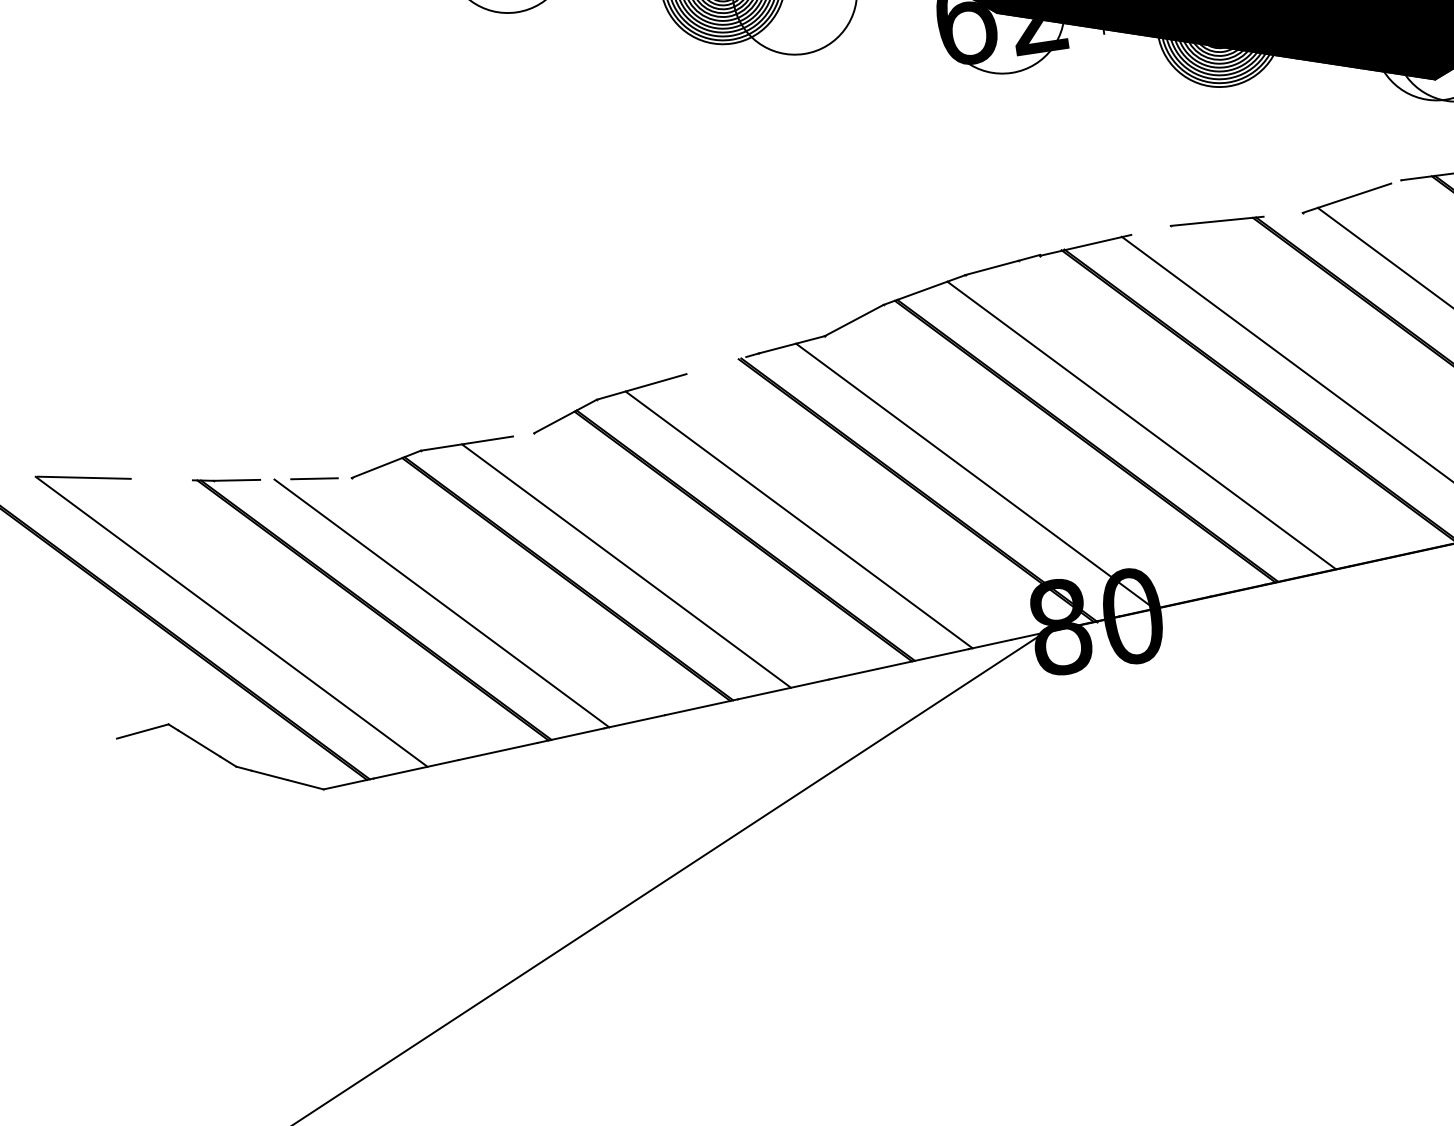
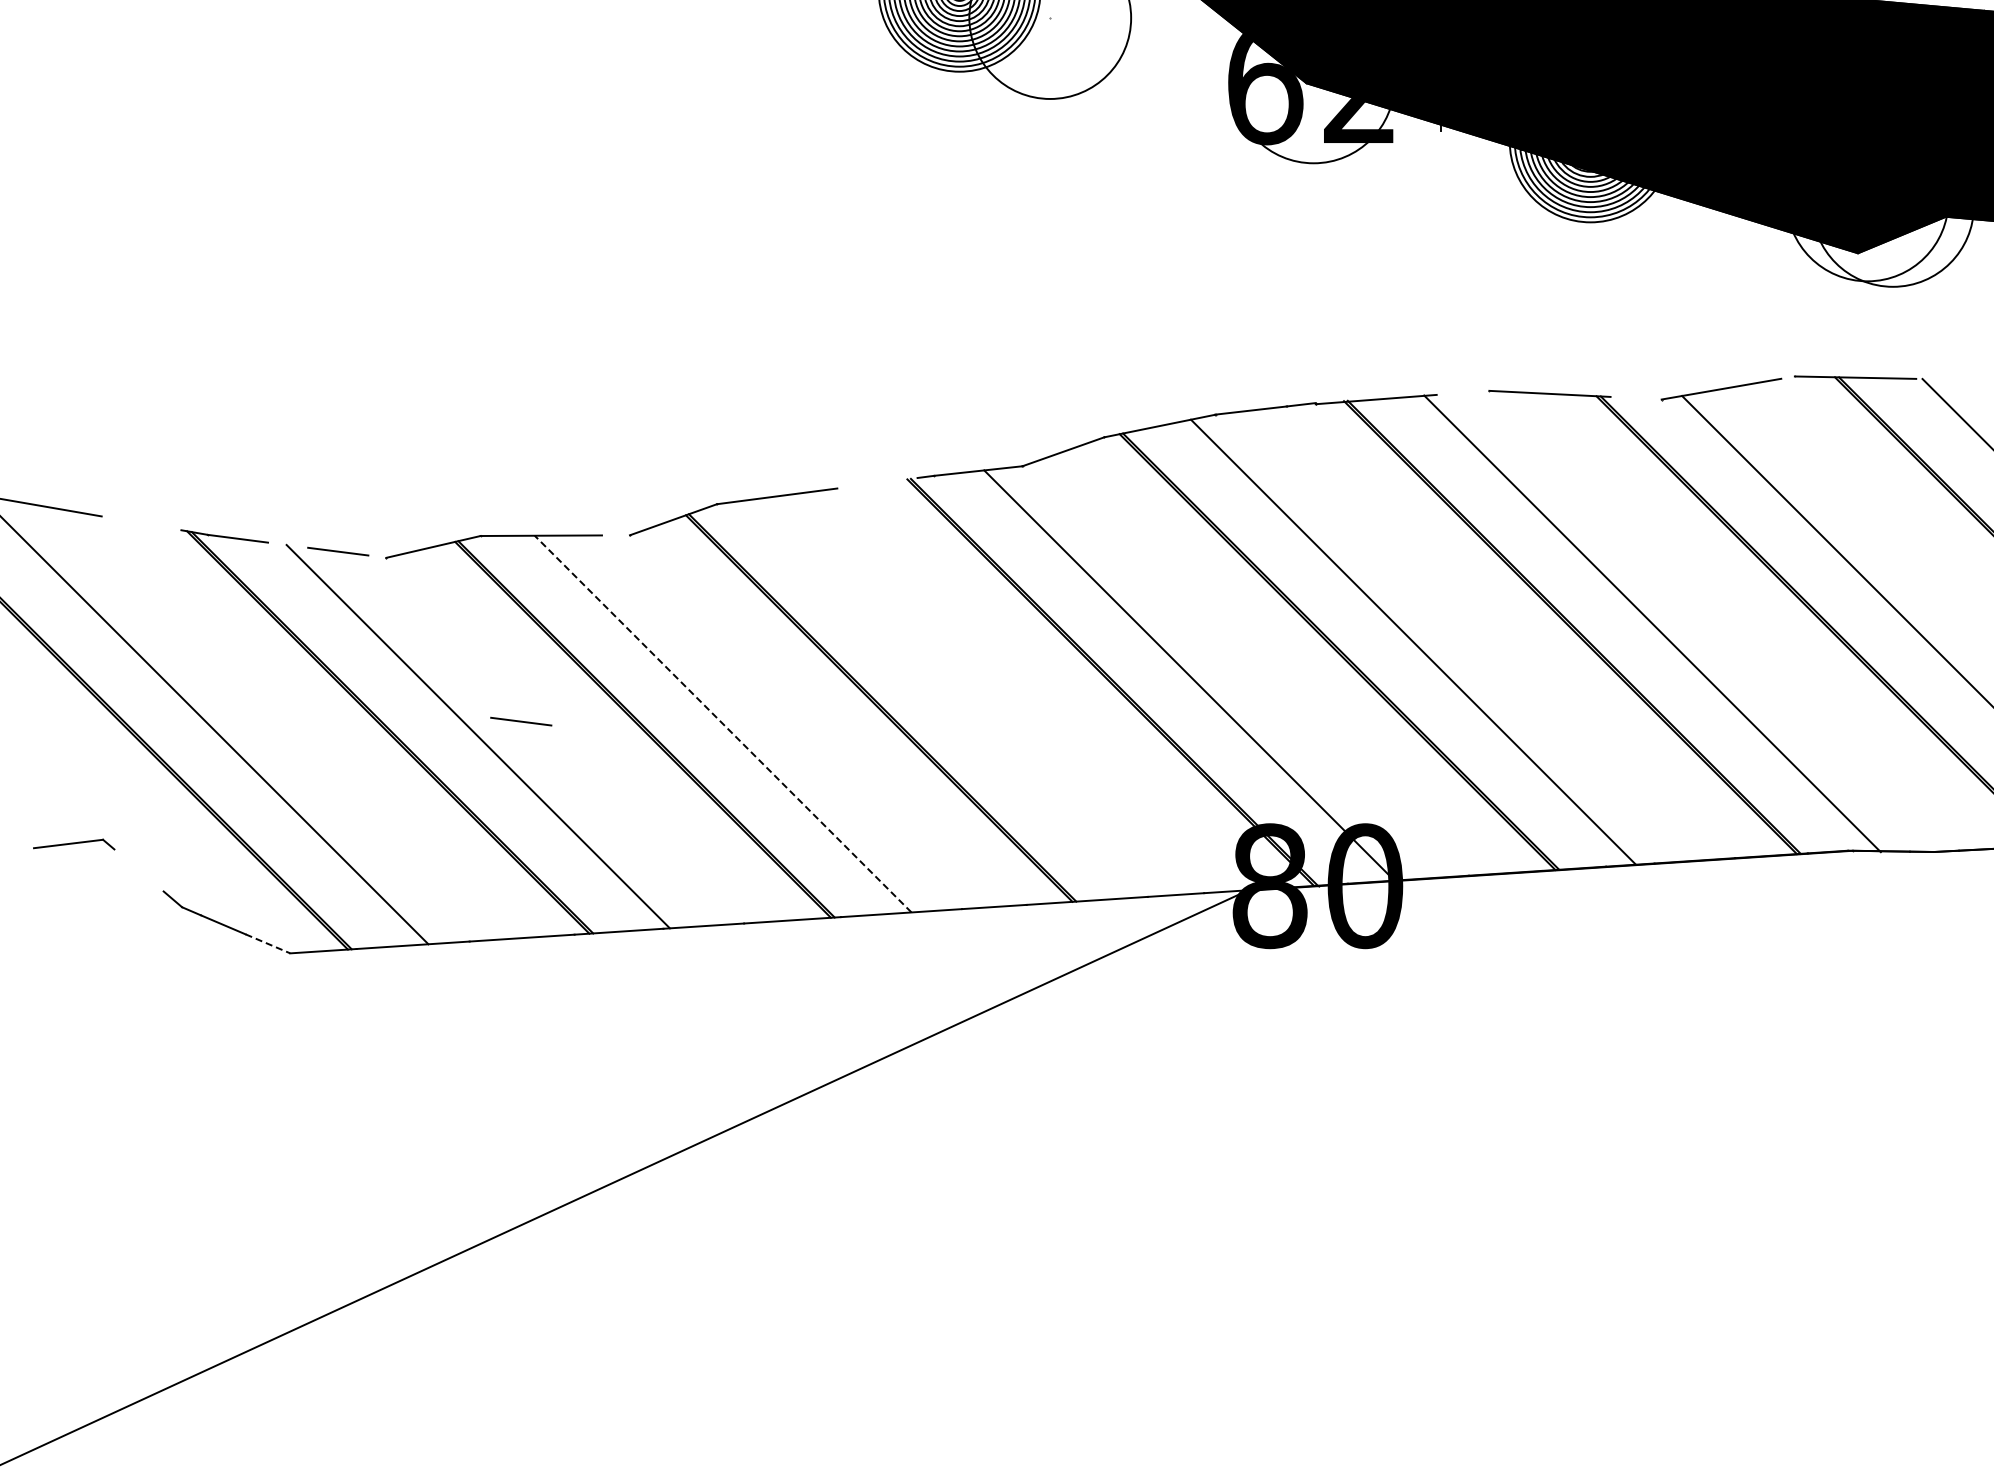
line: (799, 519) -> (954, 697), removed
line: (625, 565) -> (722, 723), solid -> dashed
line: (473, 587) -> (521, 721), added
line: (198, 743) -> (138, 870), removed
line: (306, 785) -> (268, 944), solid -> dashed

